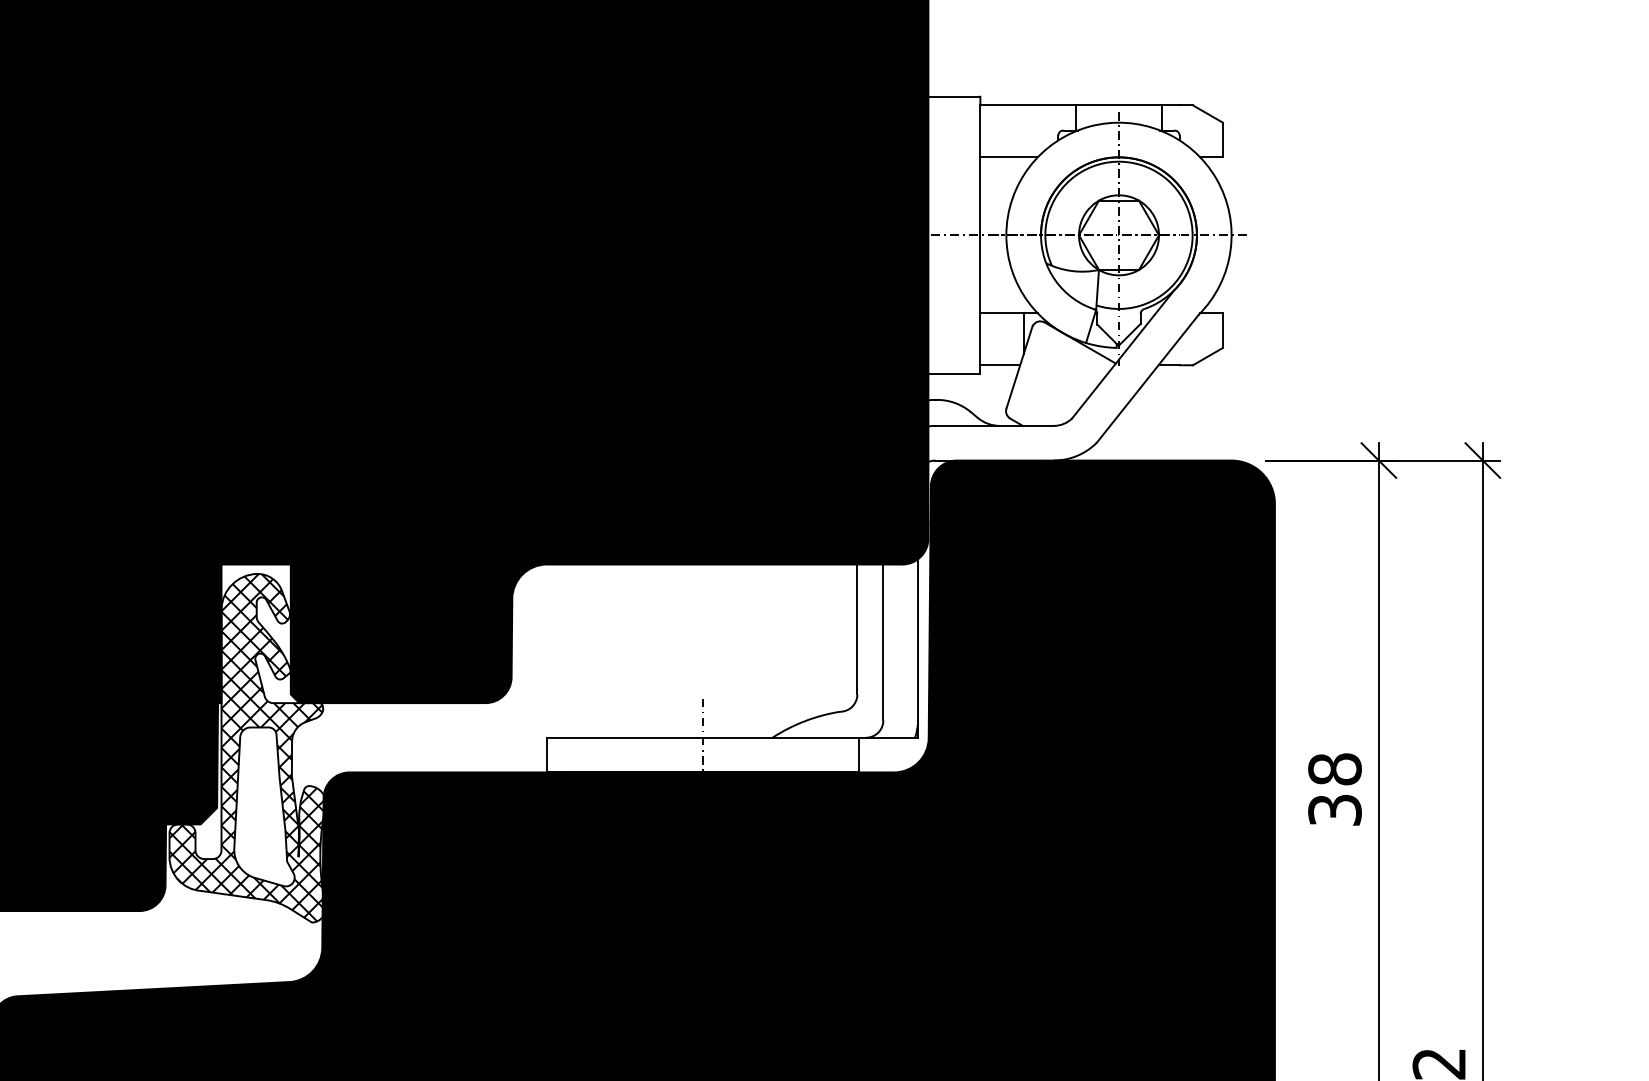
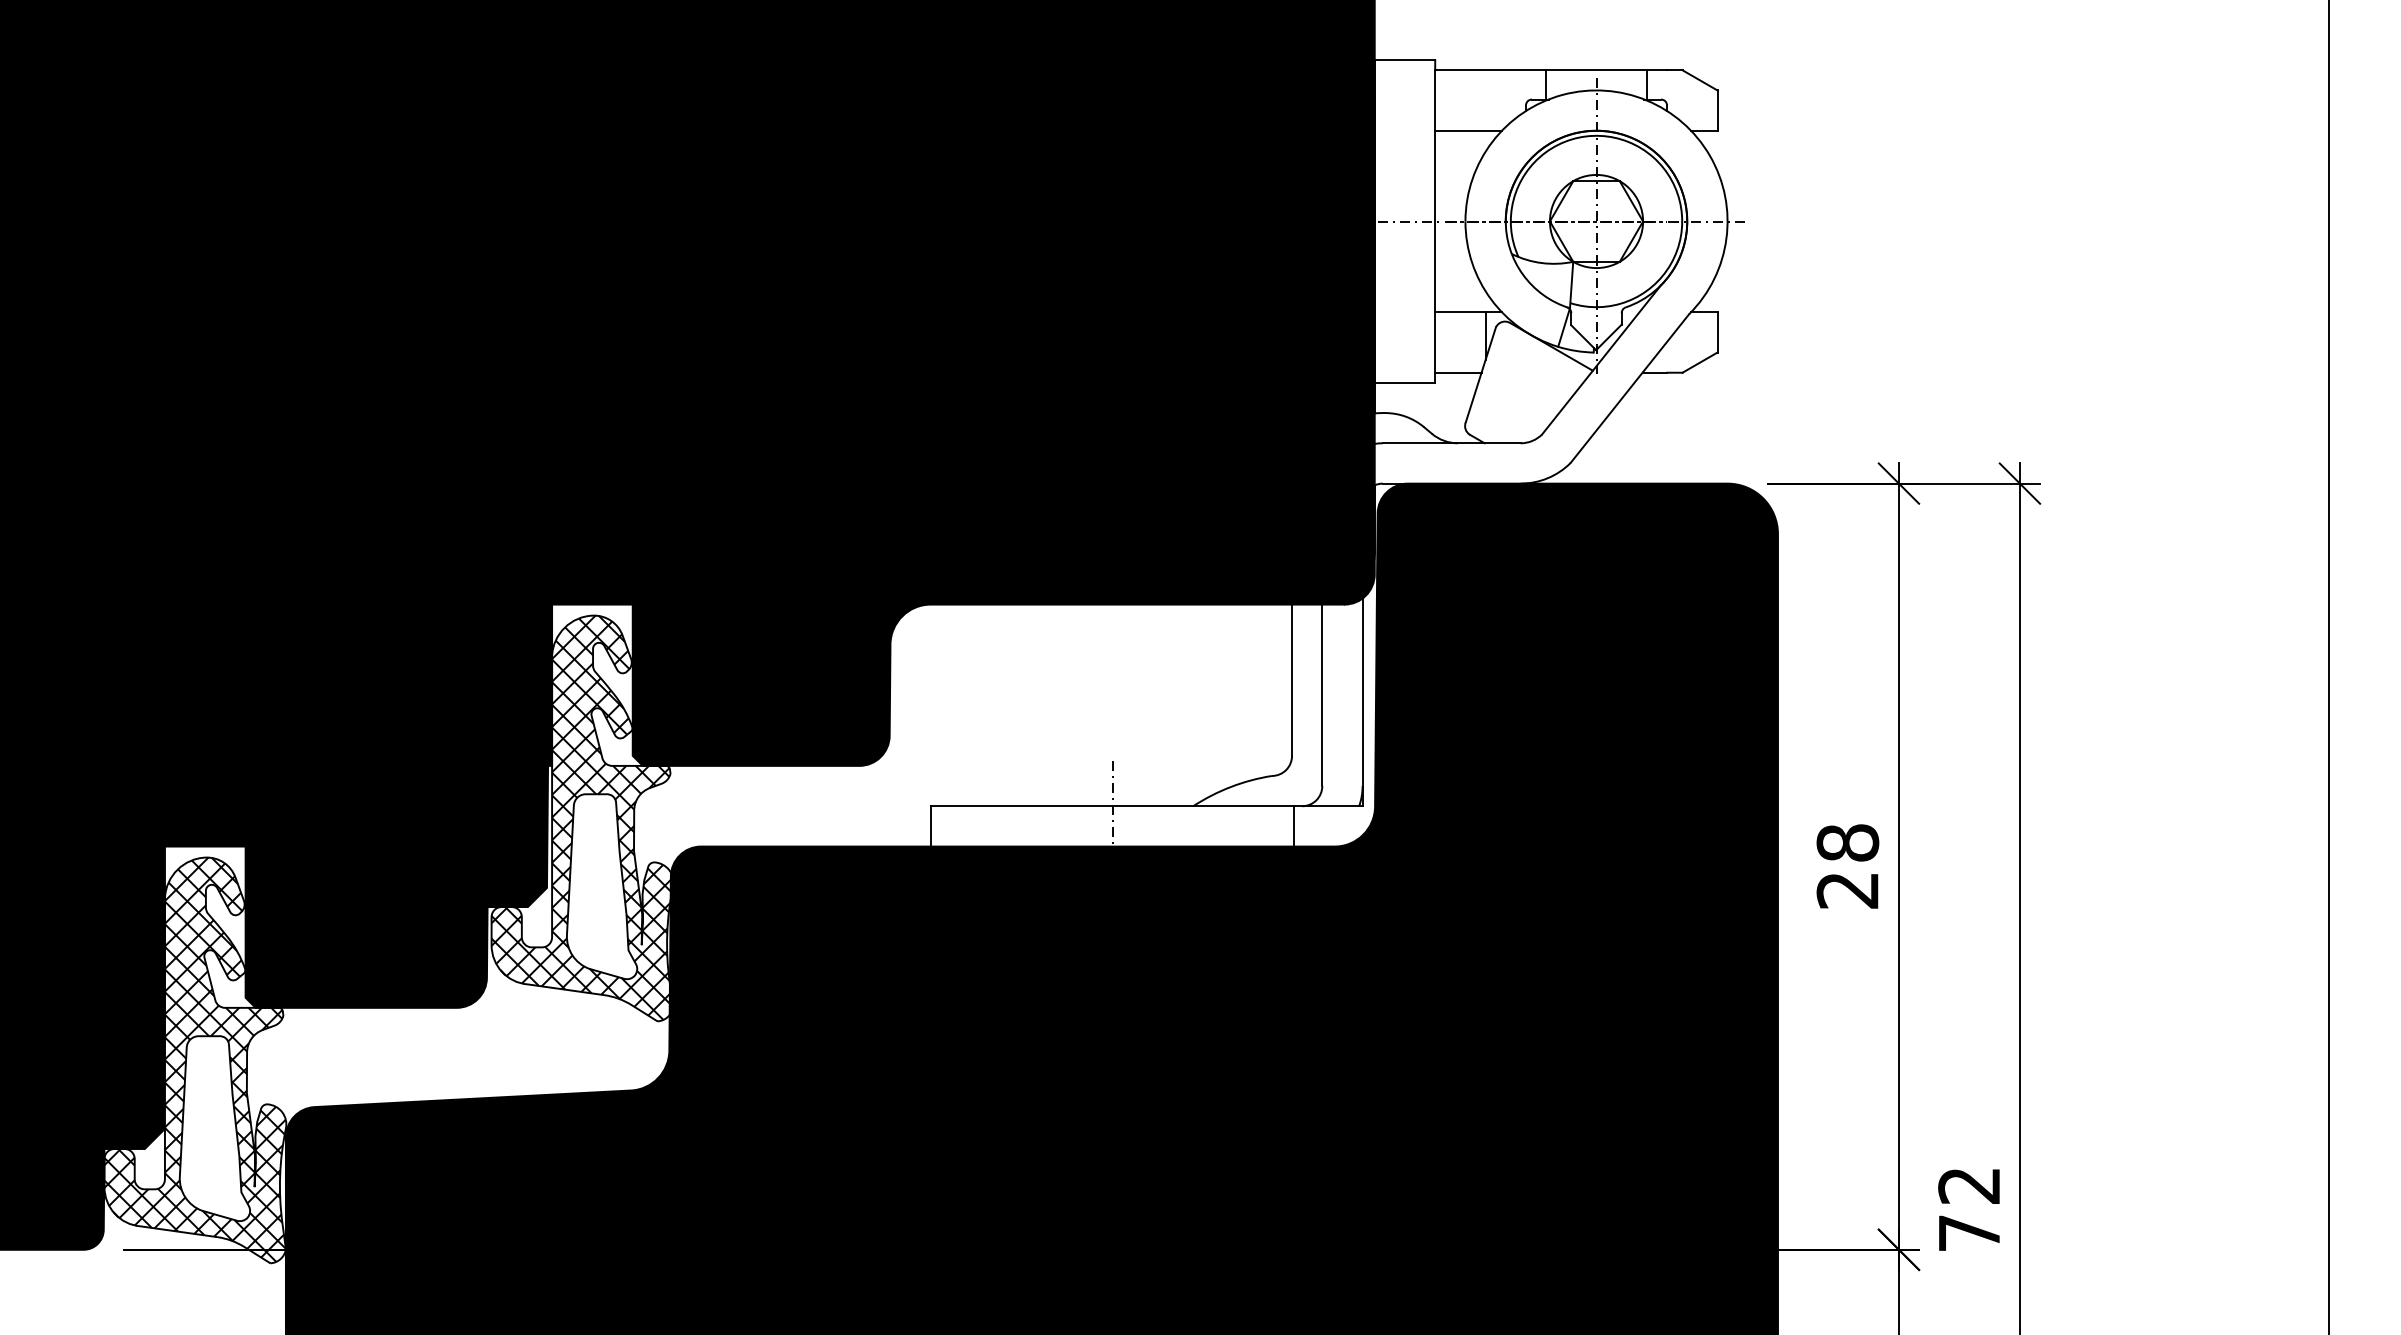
text: (1334, 810) -> (1847, 890), 38 -> 28

